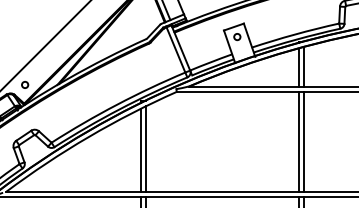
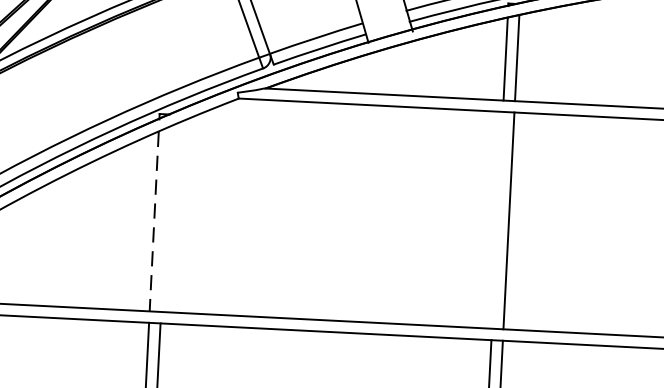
line: (298, 141) -> (497, 219), removed
line: (146, 148) -> (166, 218), removed
line: (140, 150) -> (153, 221), solid -> dashed

